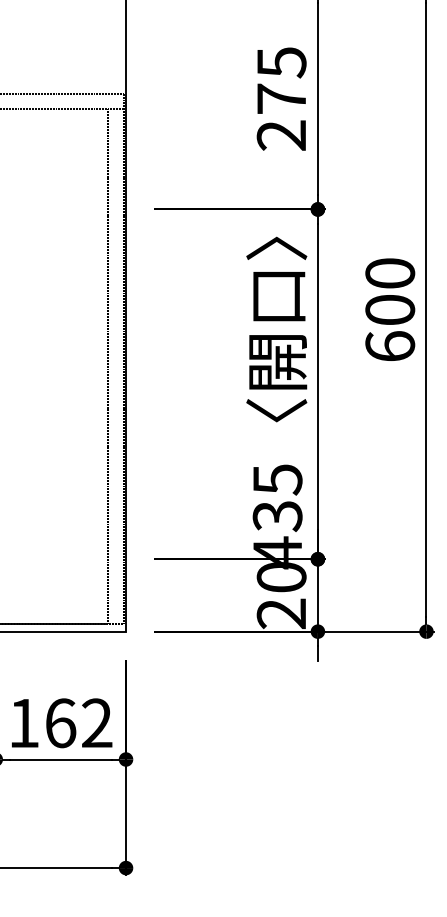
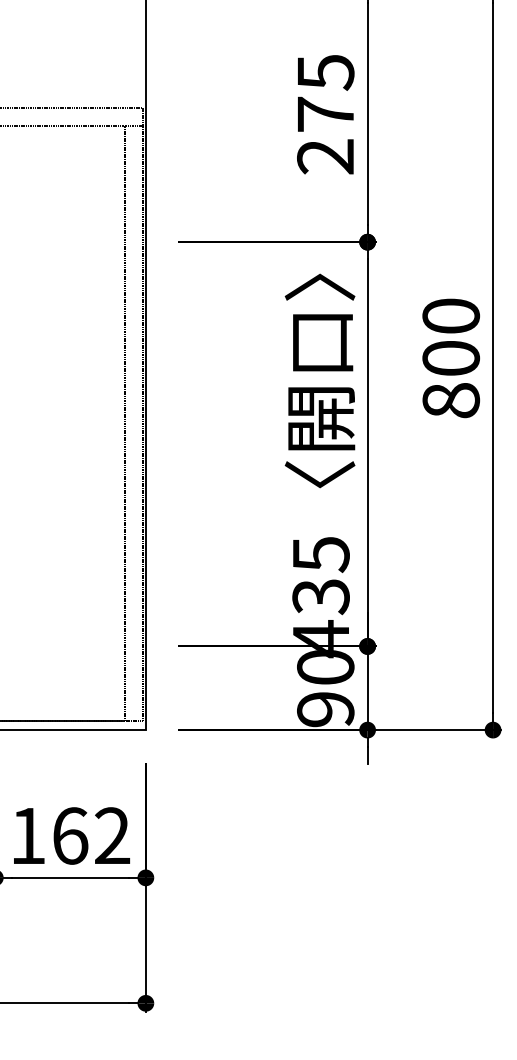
text: (389, 346) -> (450, 400), 600 -> 800
text: (281, 613) -> (325, 709), 20 -> 90

